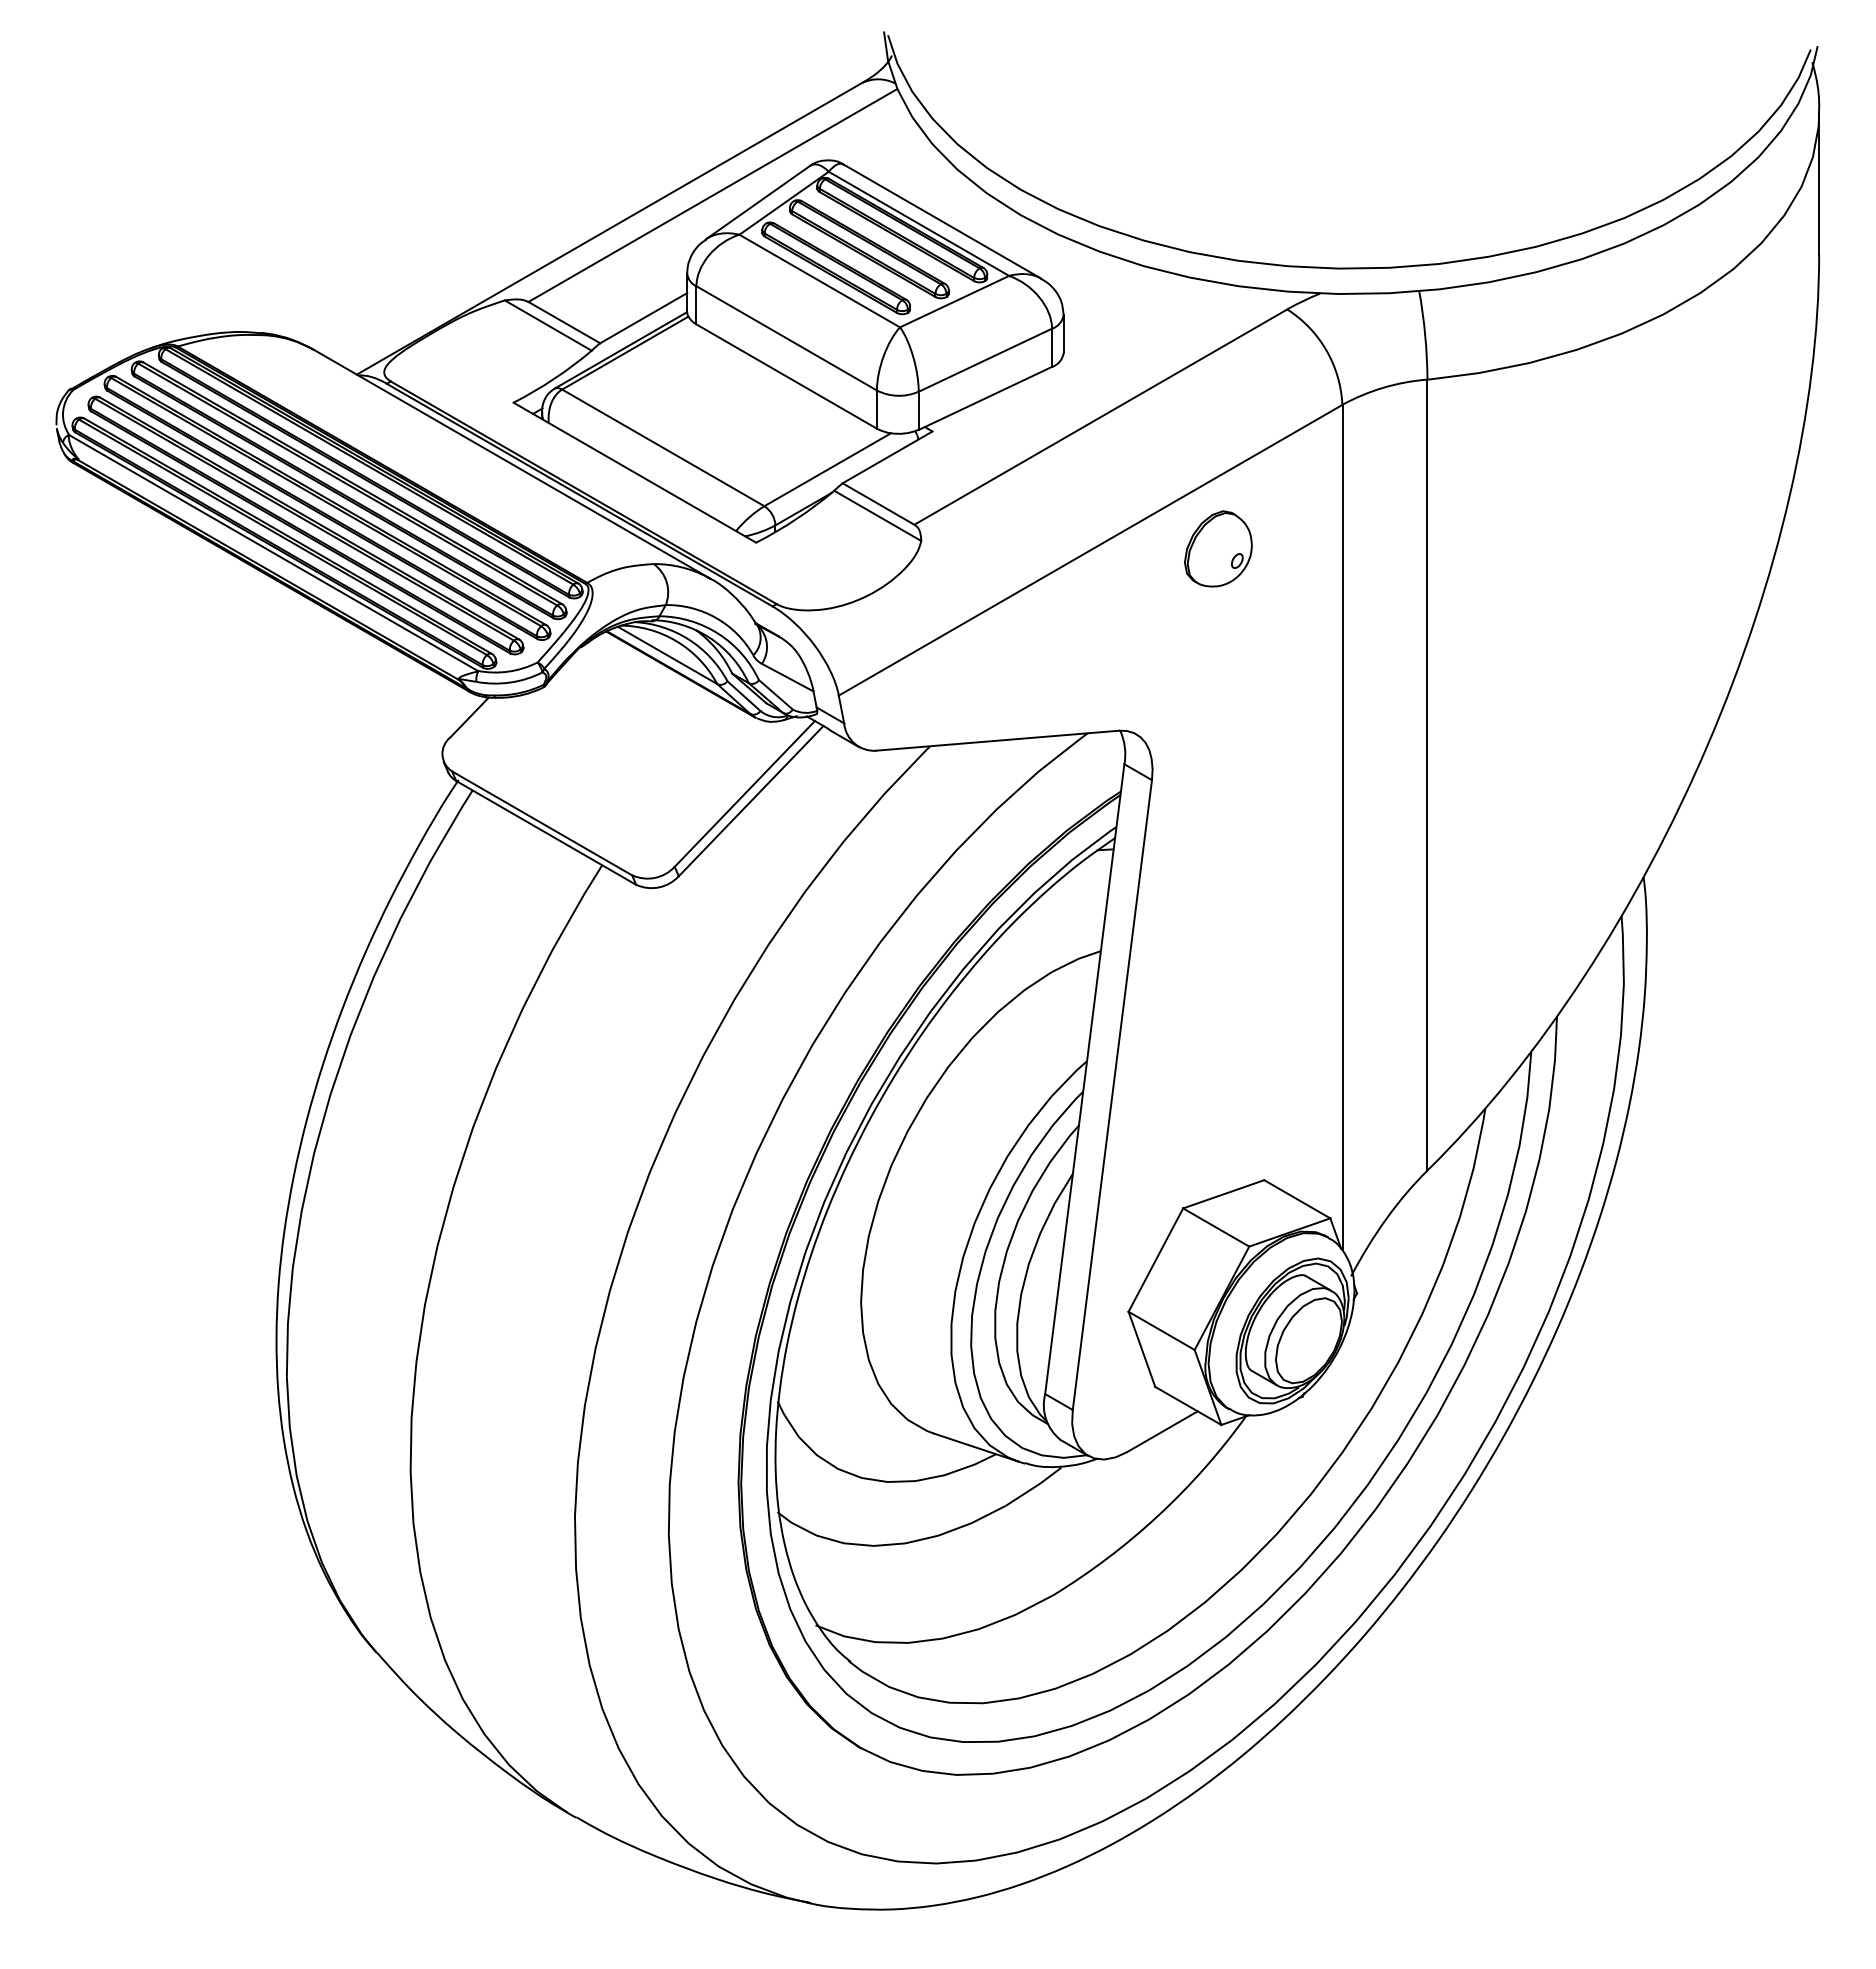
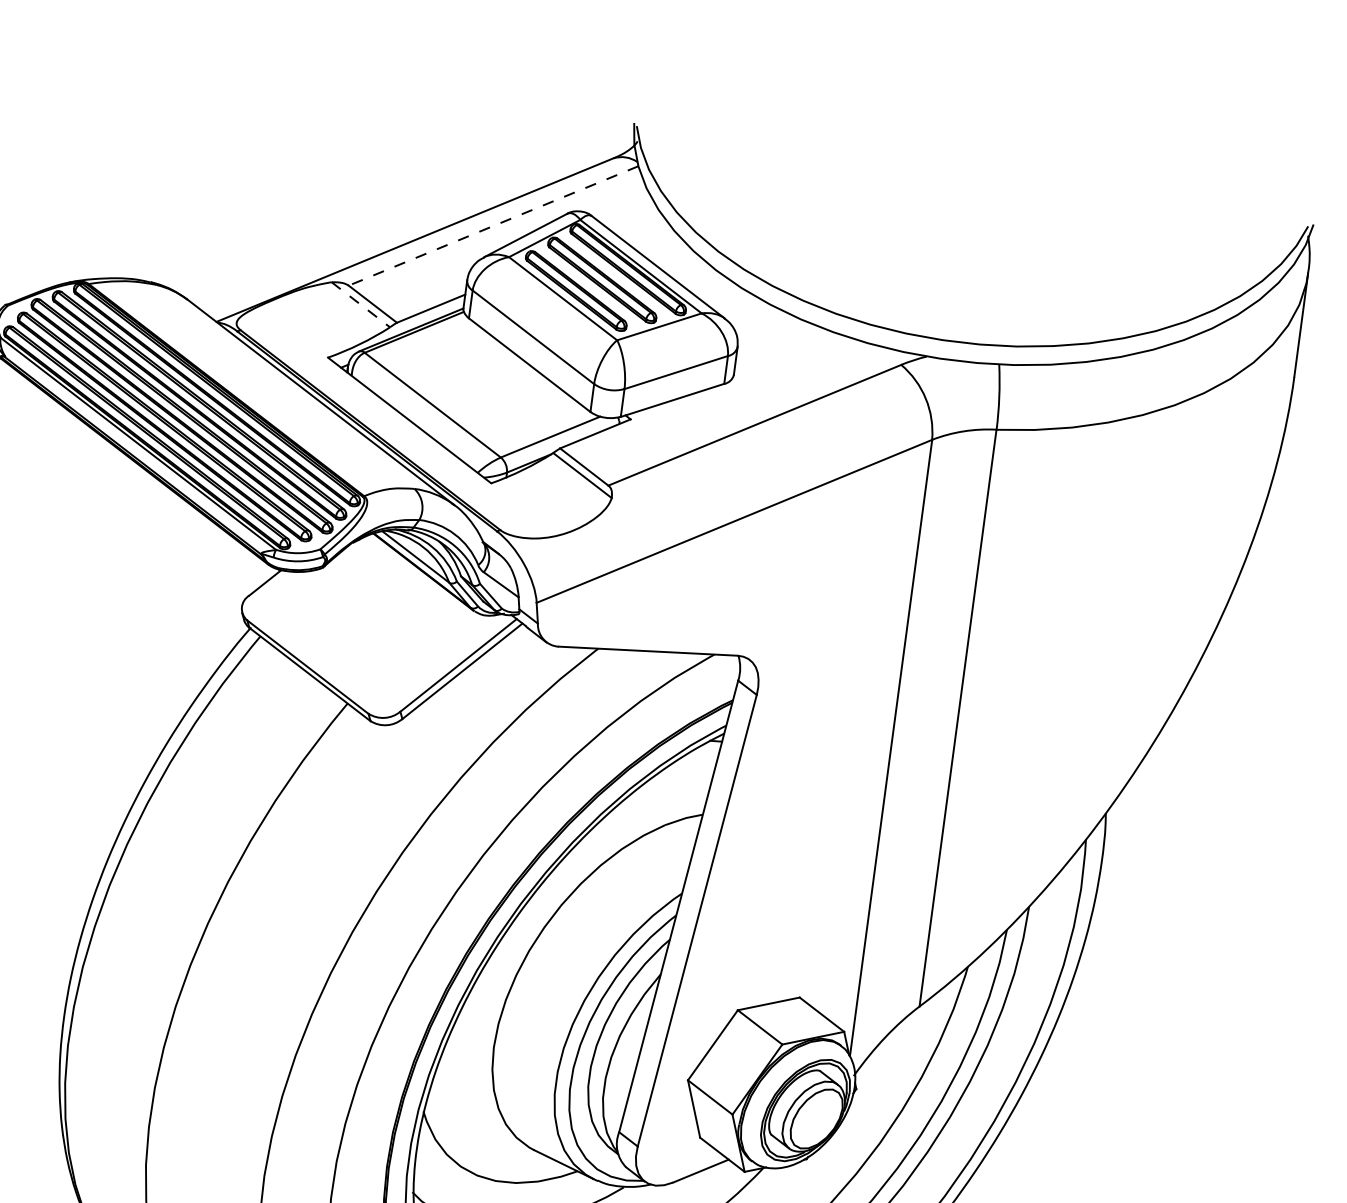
line: (712, 195) -> (493, 225), solid -> dashed
line: (548, 325) -> (361, 304), solid -> dashed
part: (1218, 548) -> (827, 532), removed

